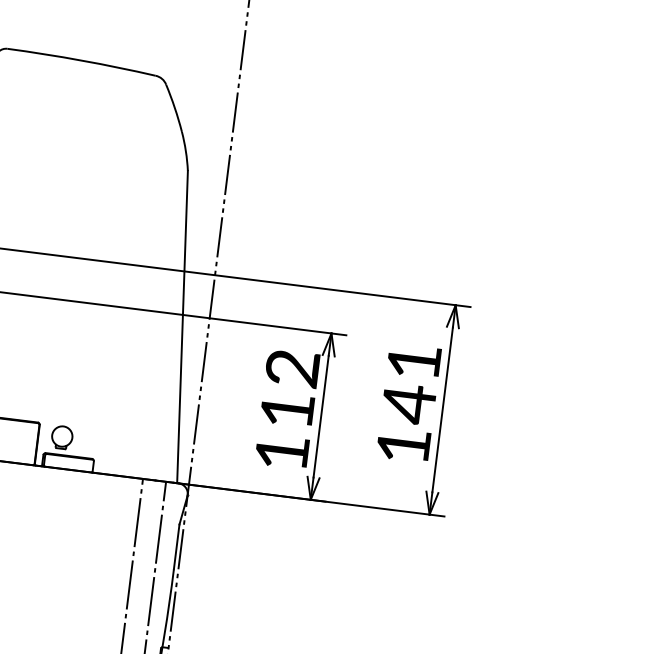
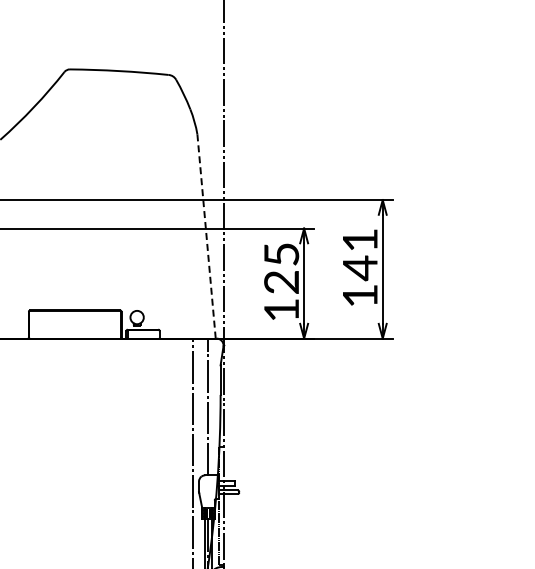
line: (182, 327) -> (206, 236), solid -> dashed
text: (289, 389) -> (281, 268), 112 -> 125

